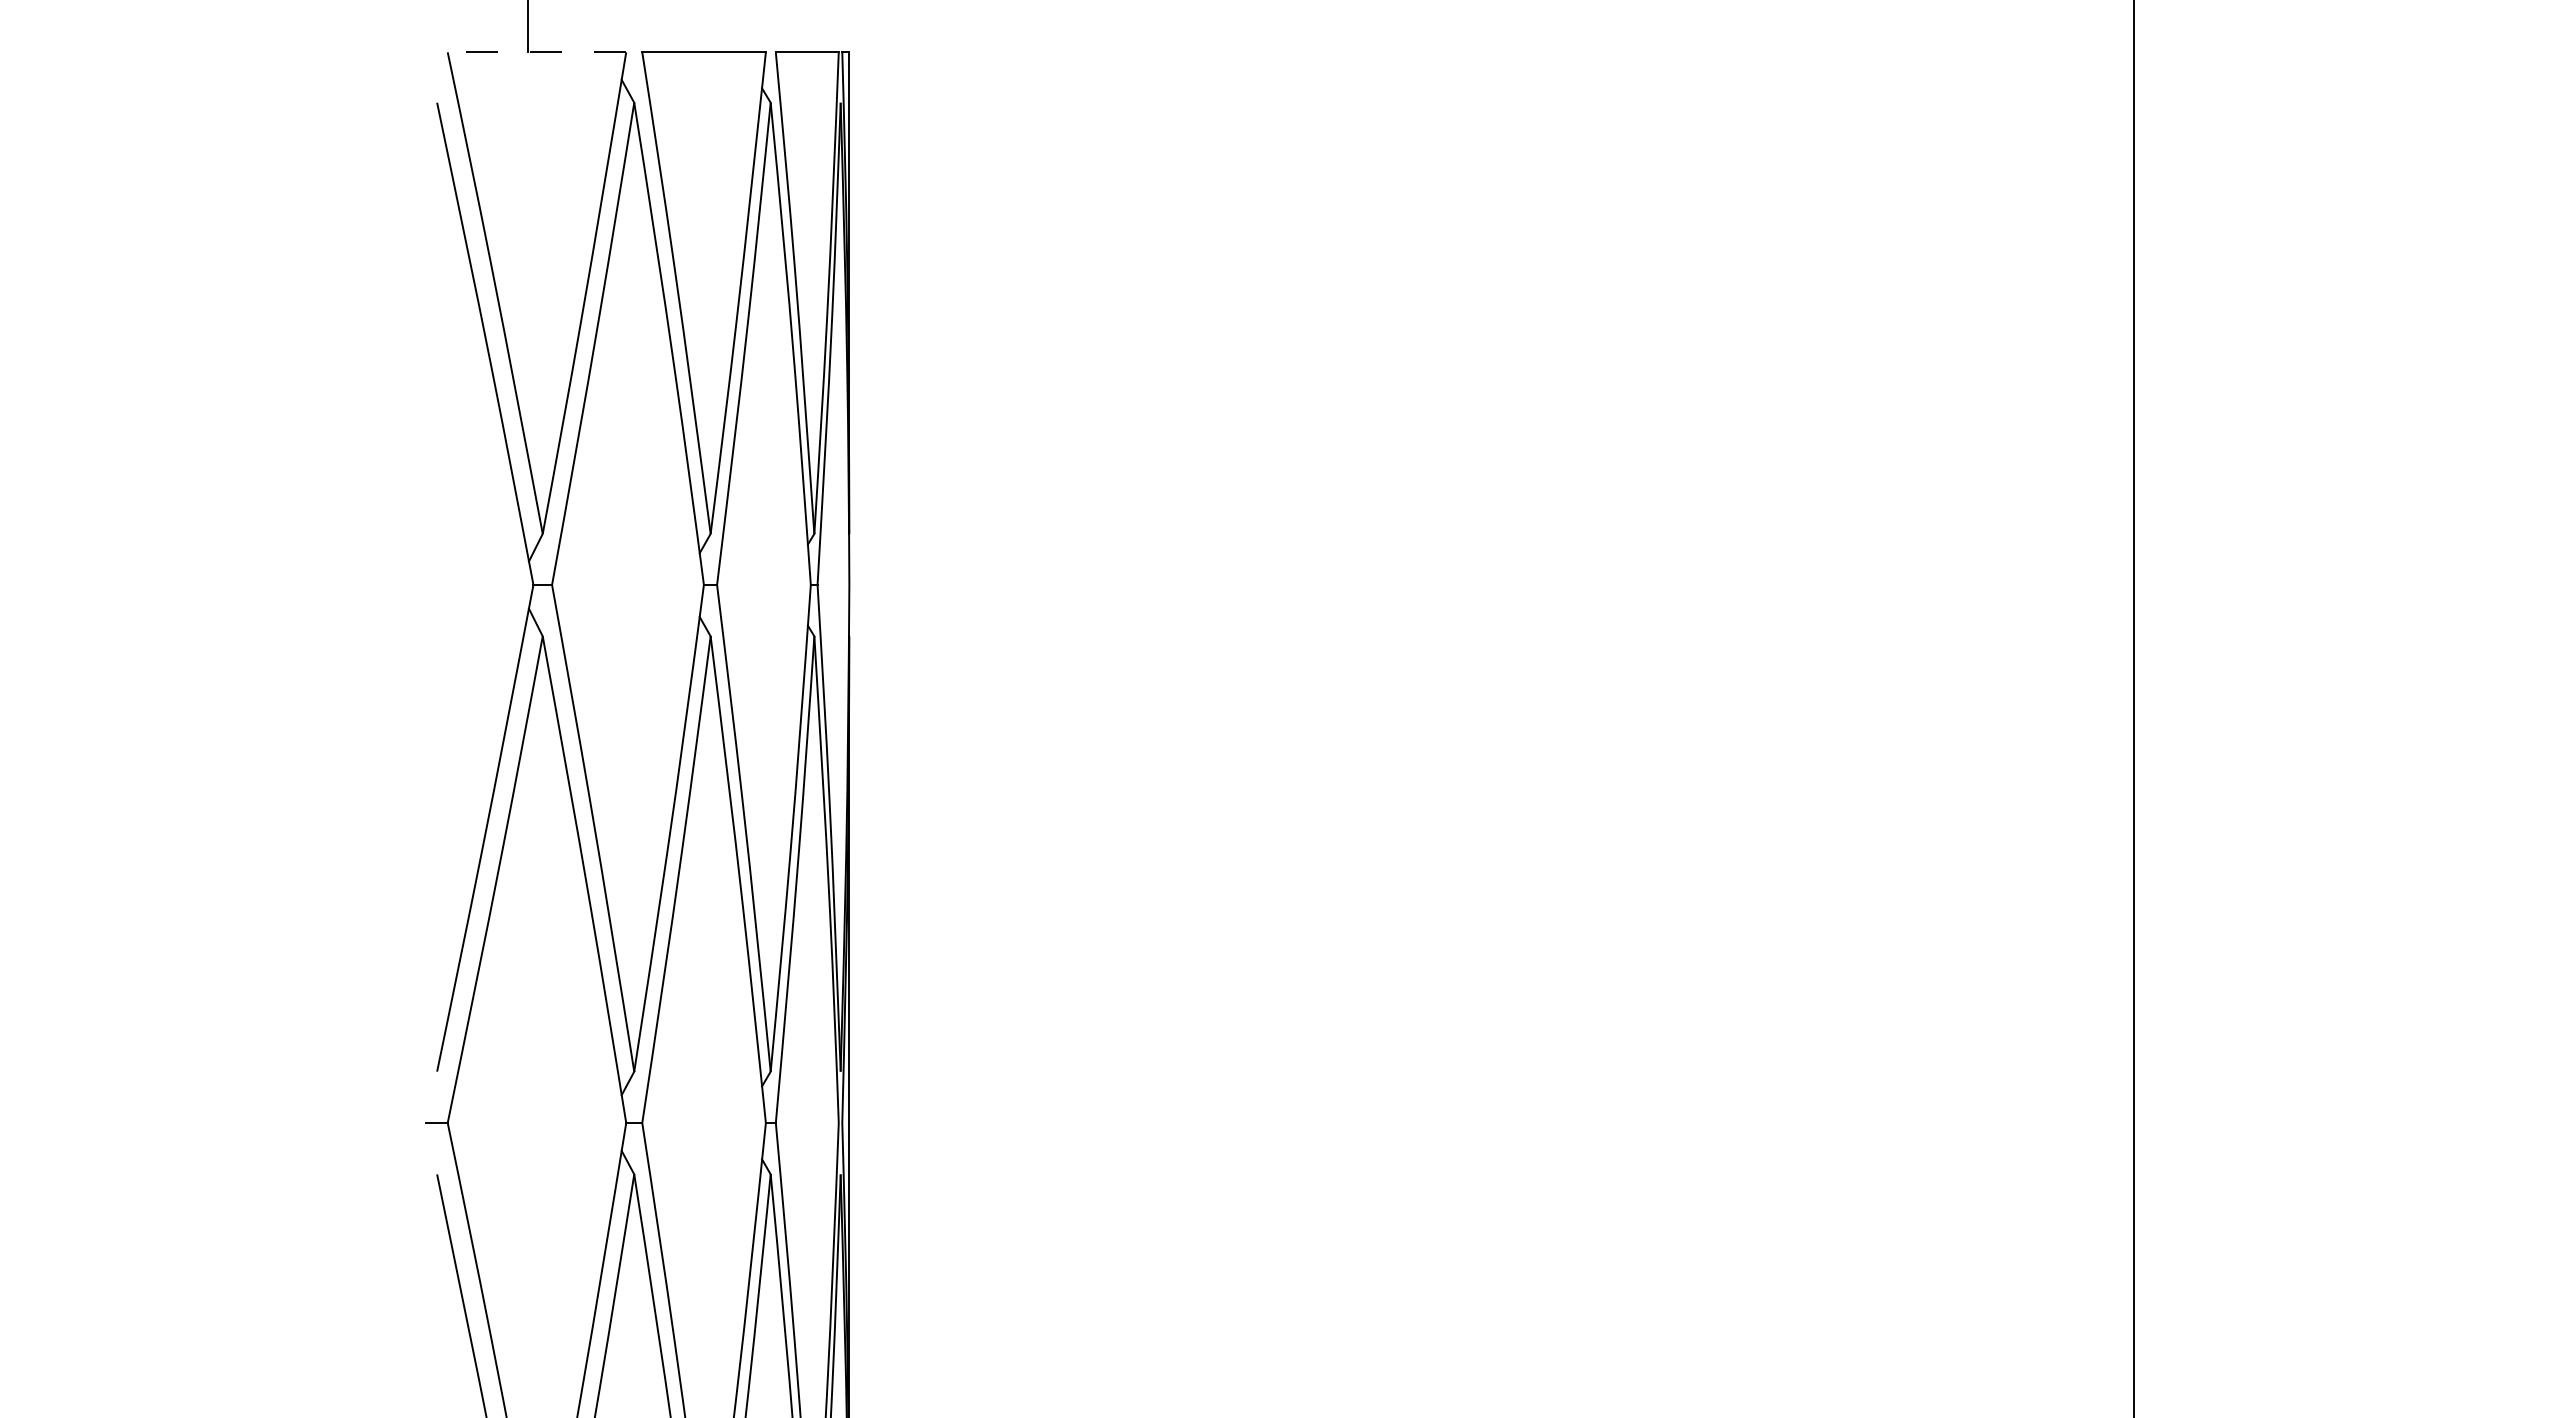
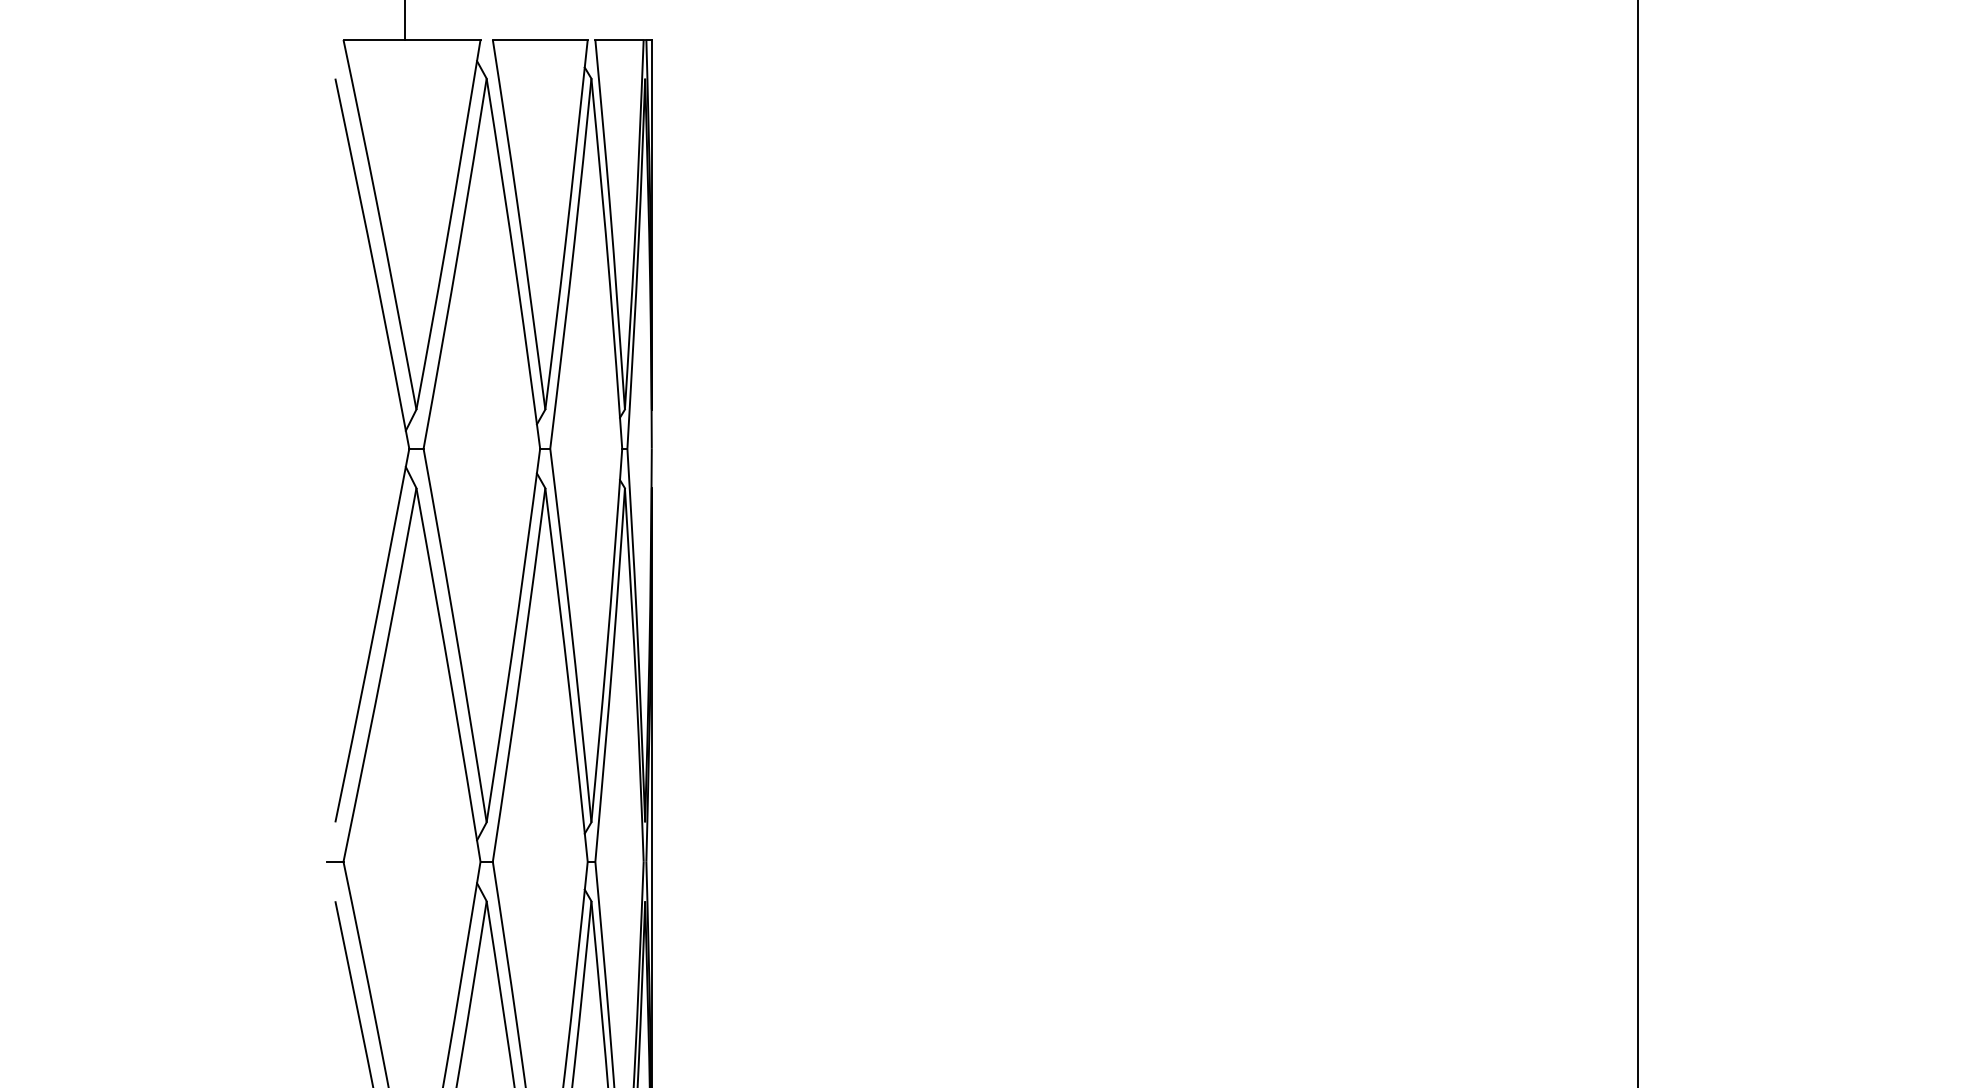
line: (536, 52) -> (411, 40), dashed -> solid

